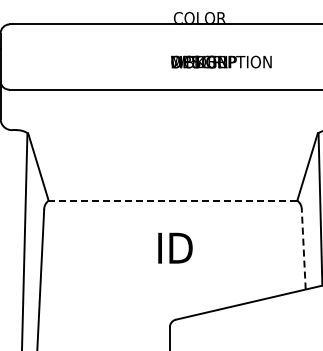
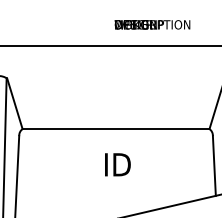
line: (172, 200) -> (115, 128), dashed -> solid
line: (303, 249) -> (214, 165), dashed -> solid

